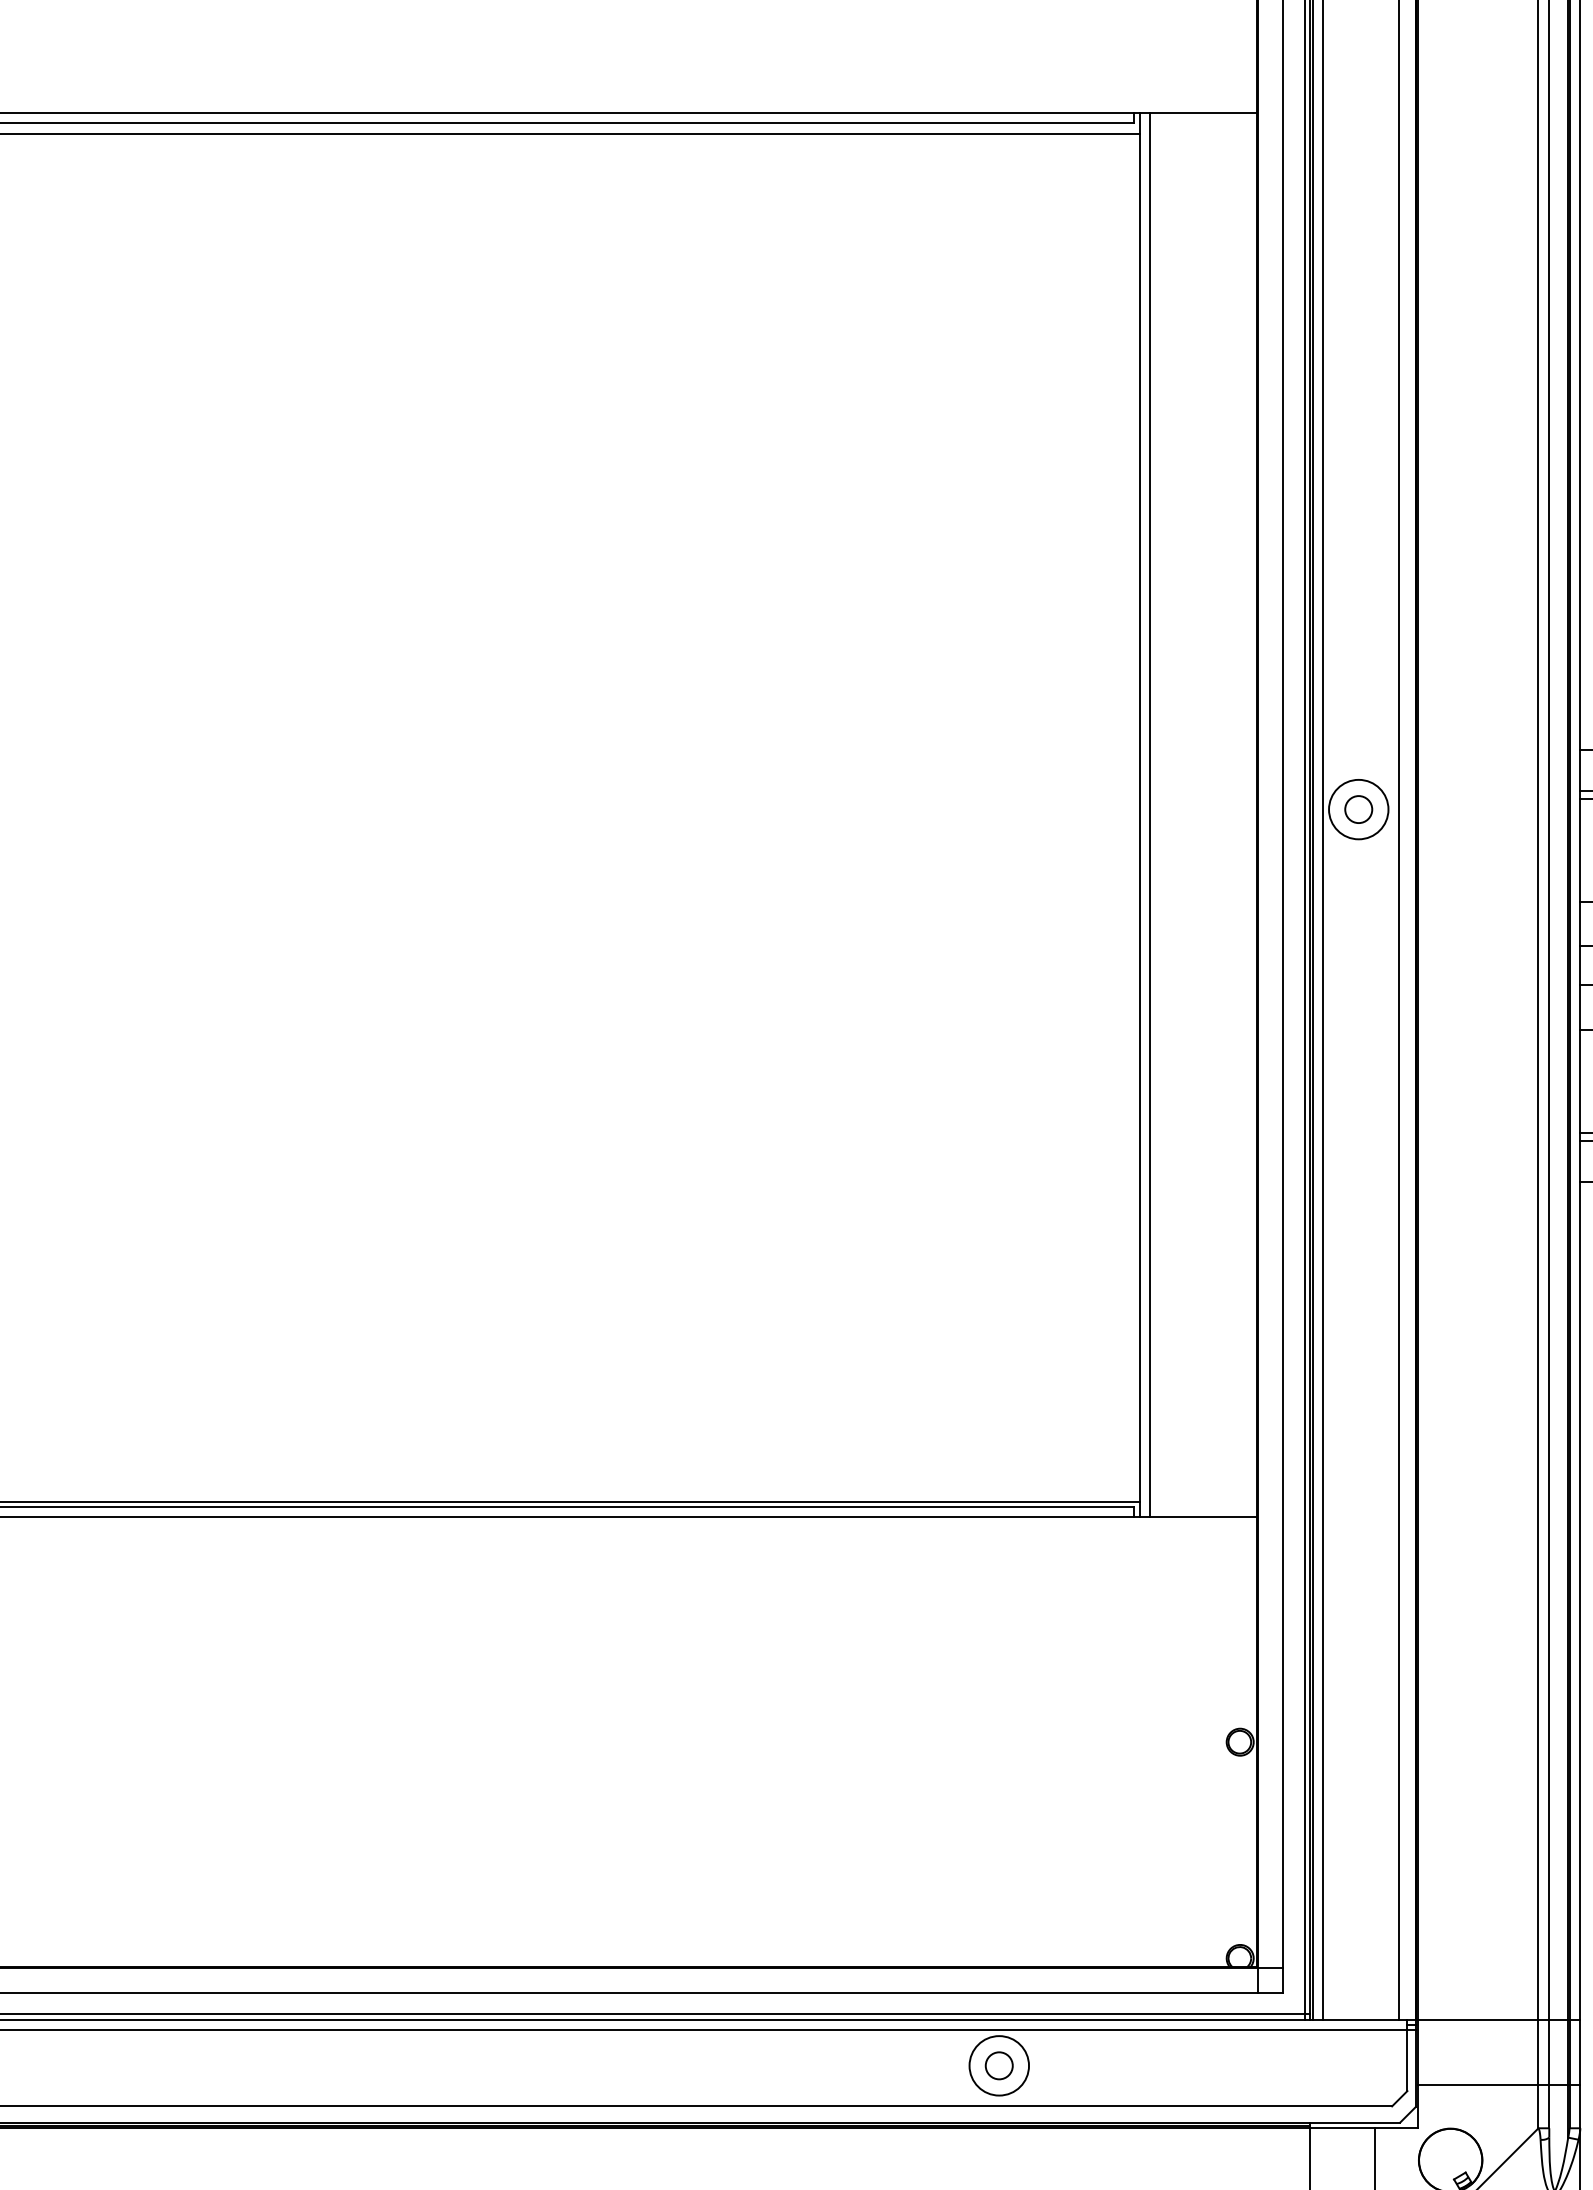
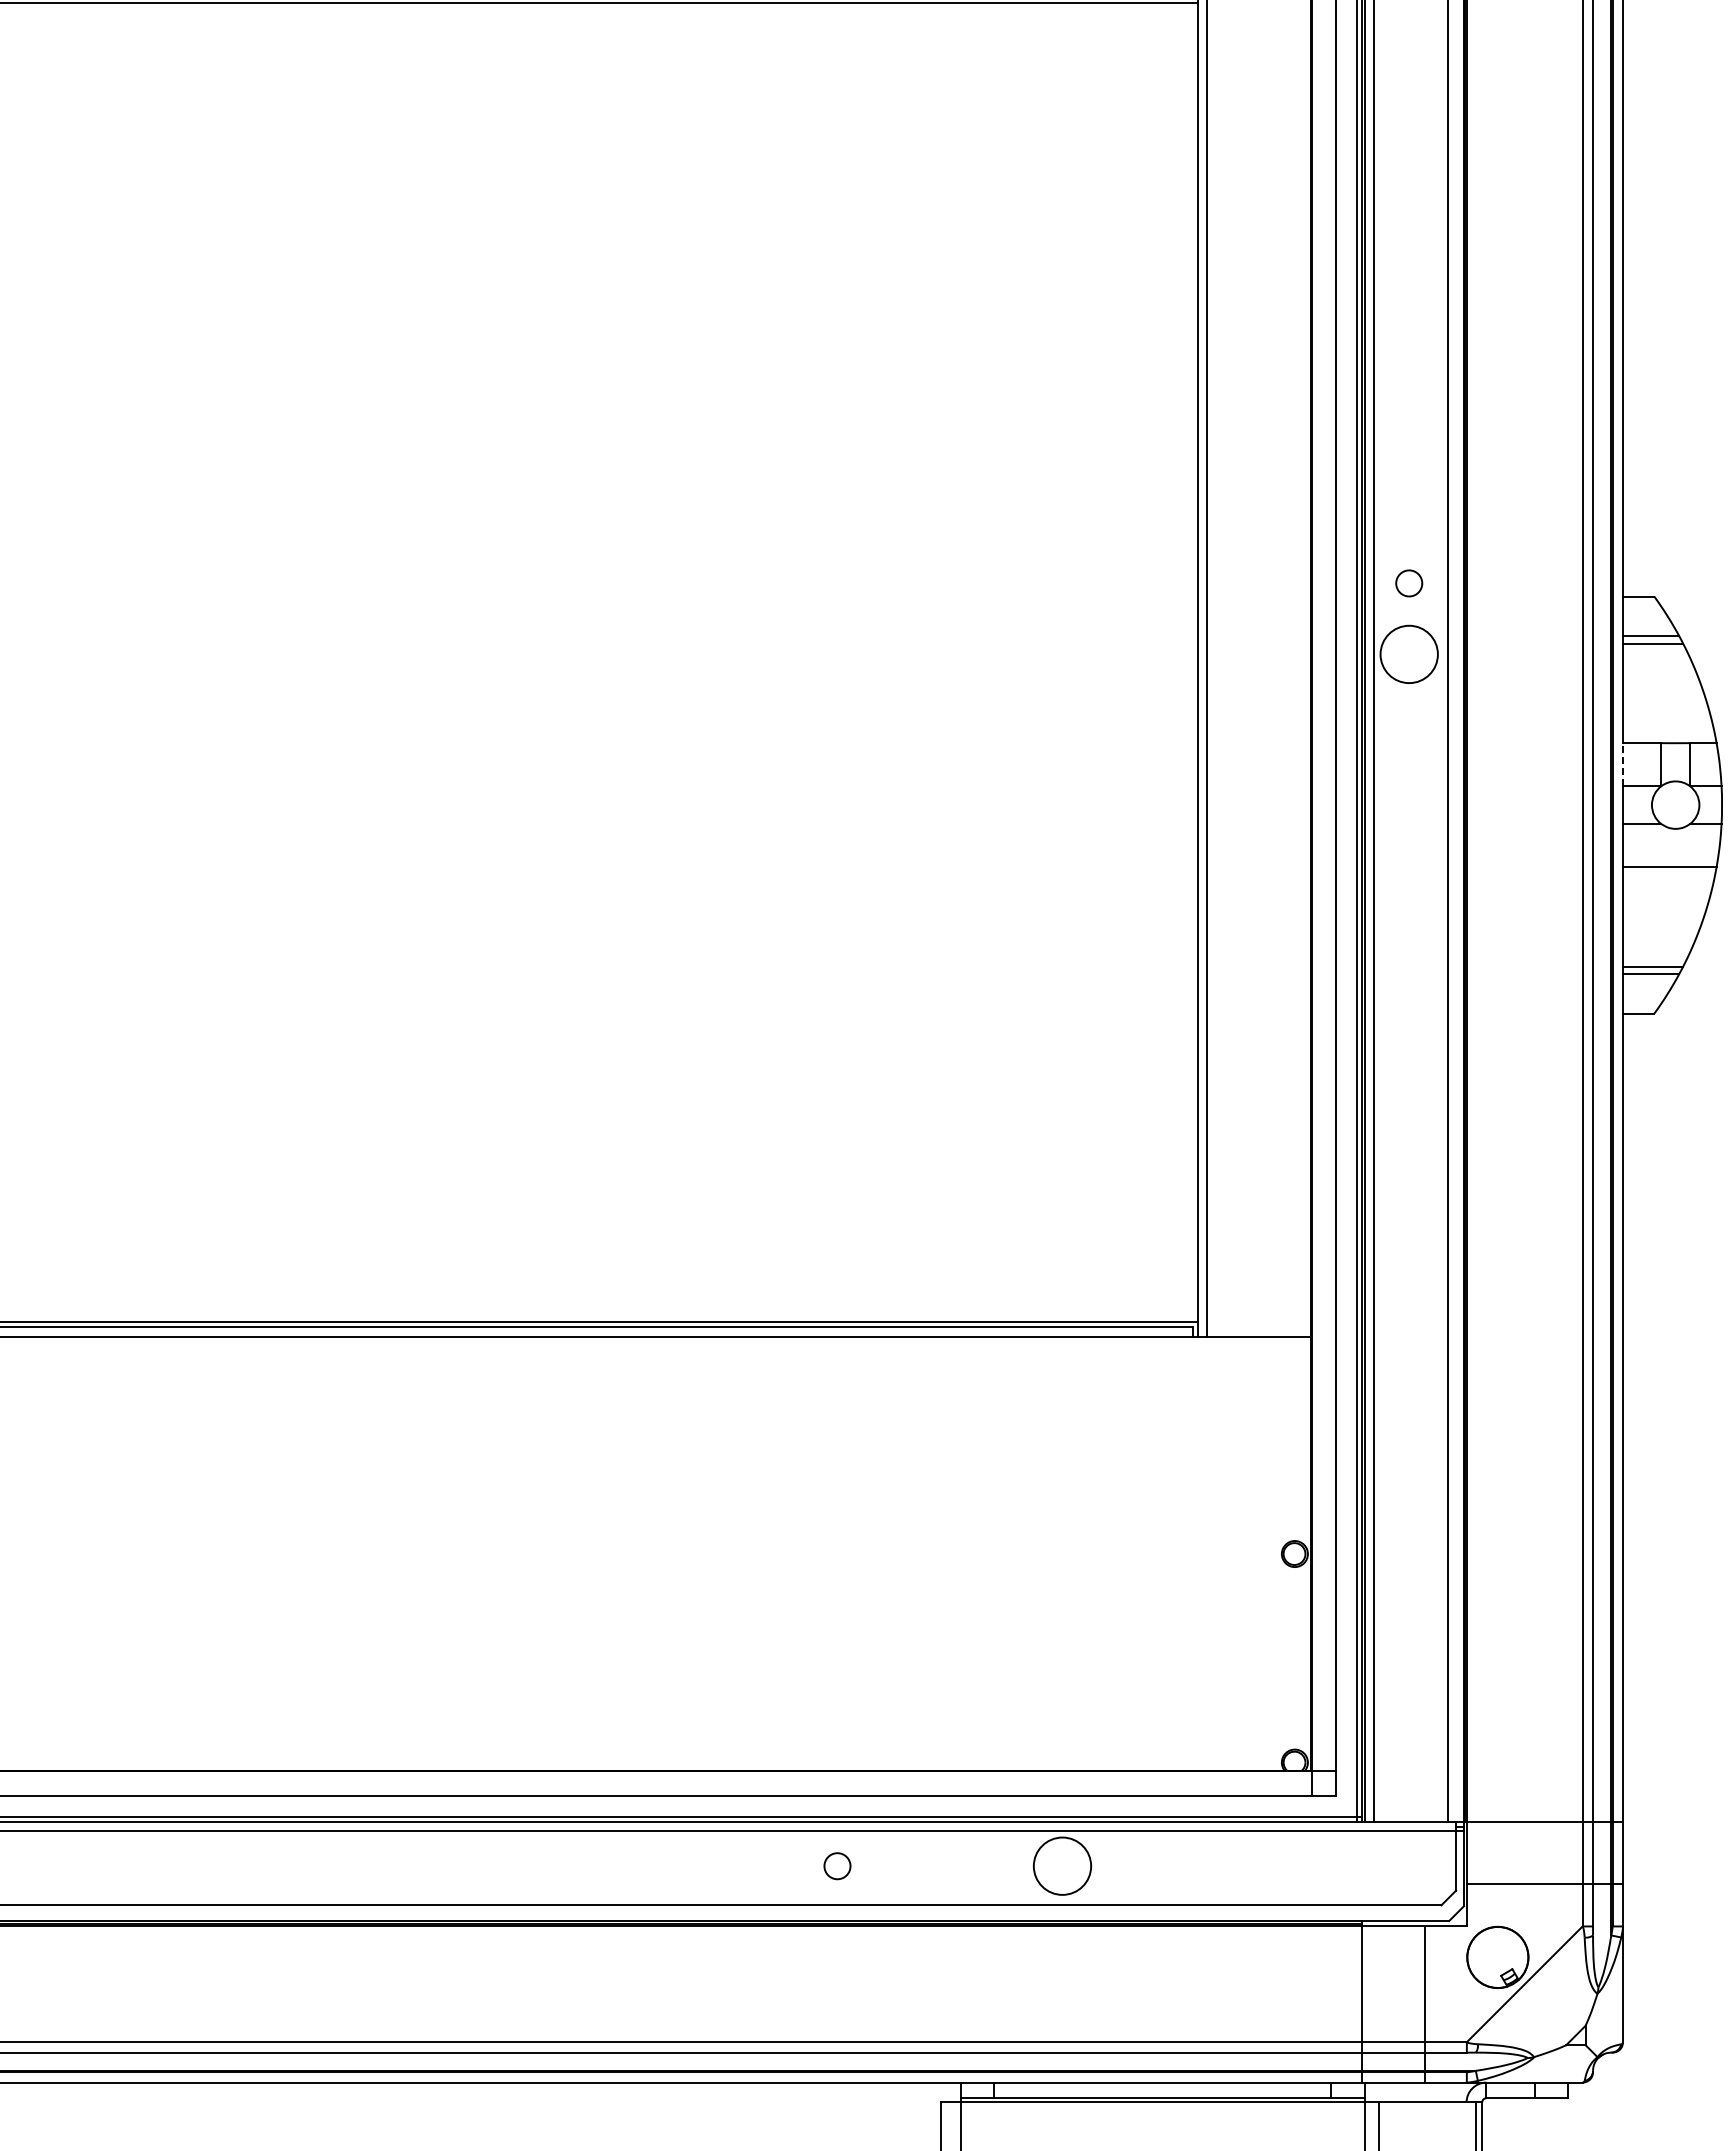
circle: (1359, 809) -> (1409, 583), moved
line: (1580, 923) -> (1623, 764), solid -> dashed
circle: (999, 2066) -> (837, 1866), moved

